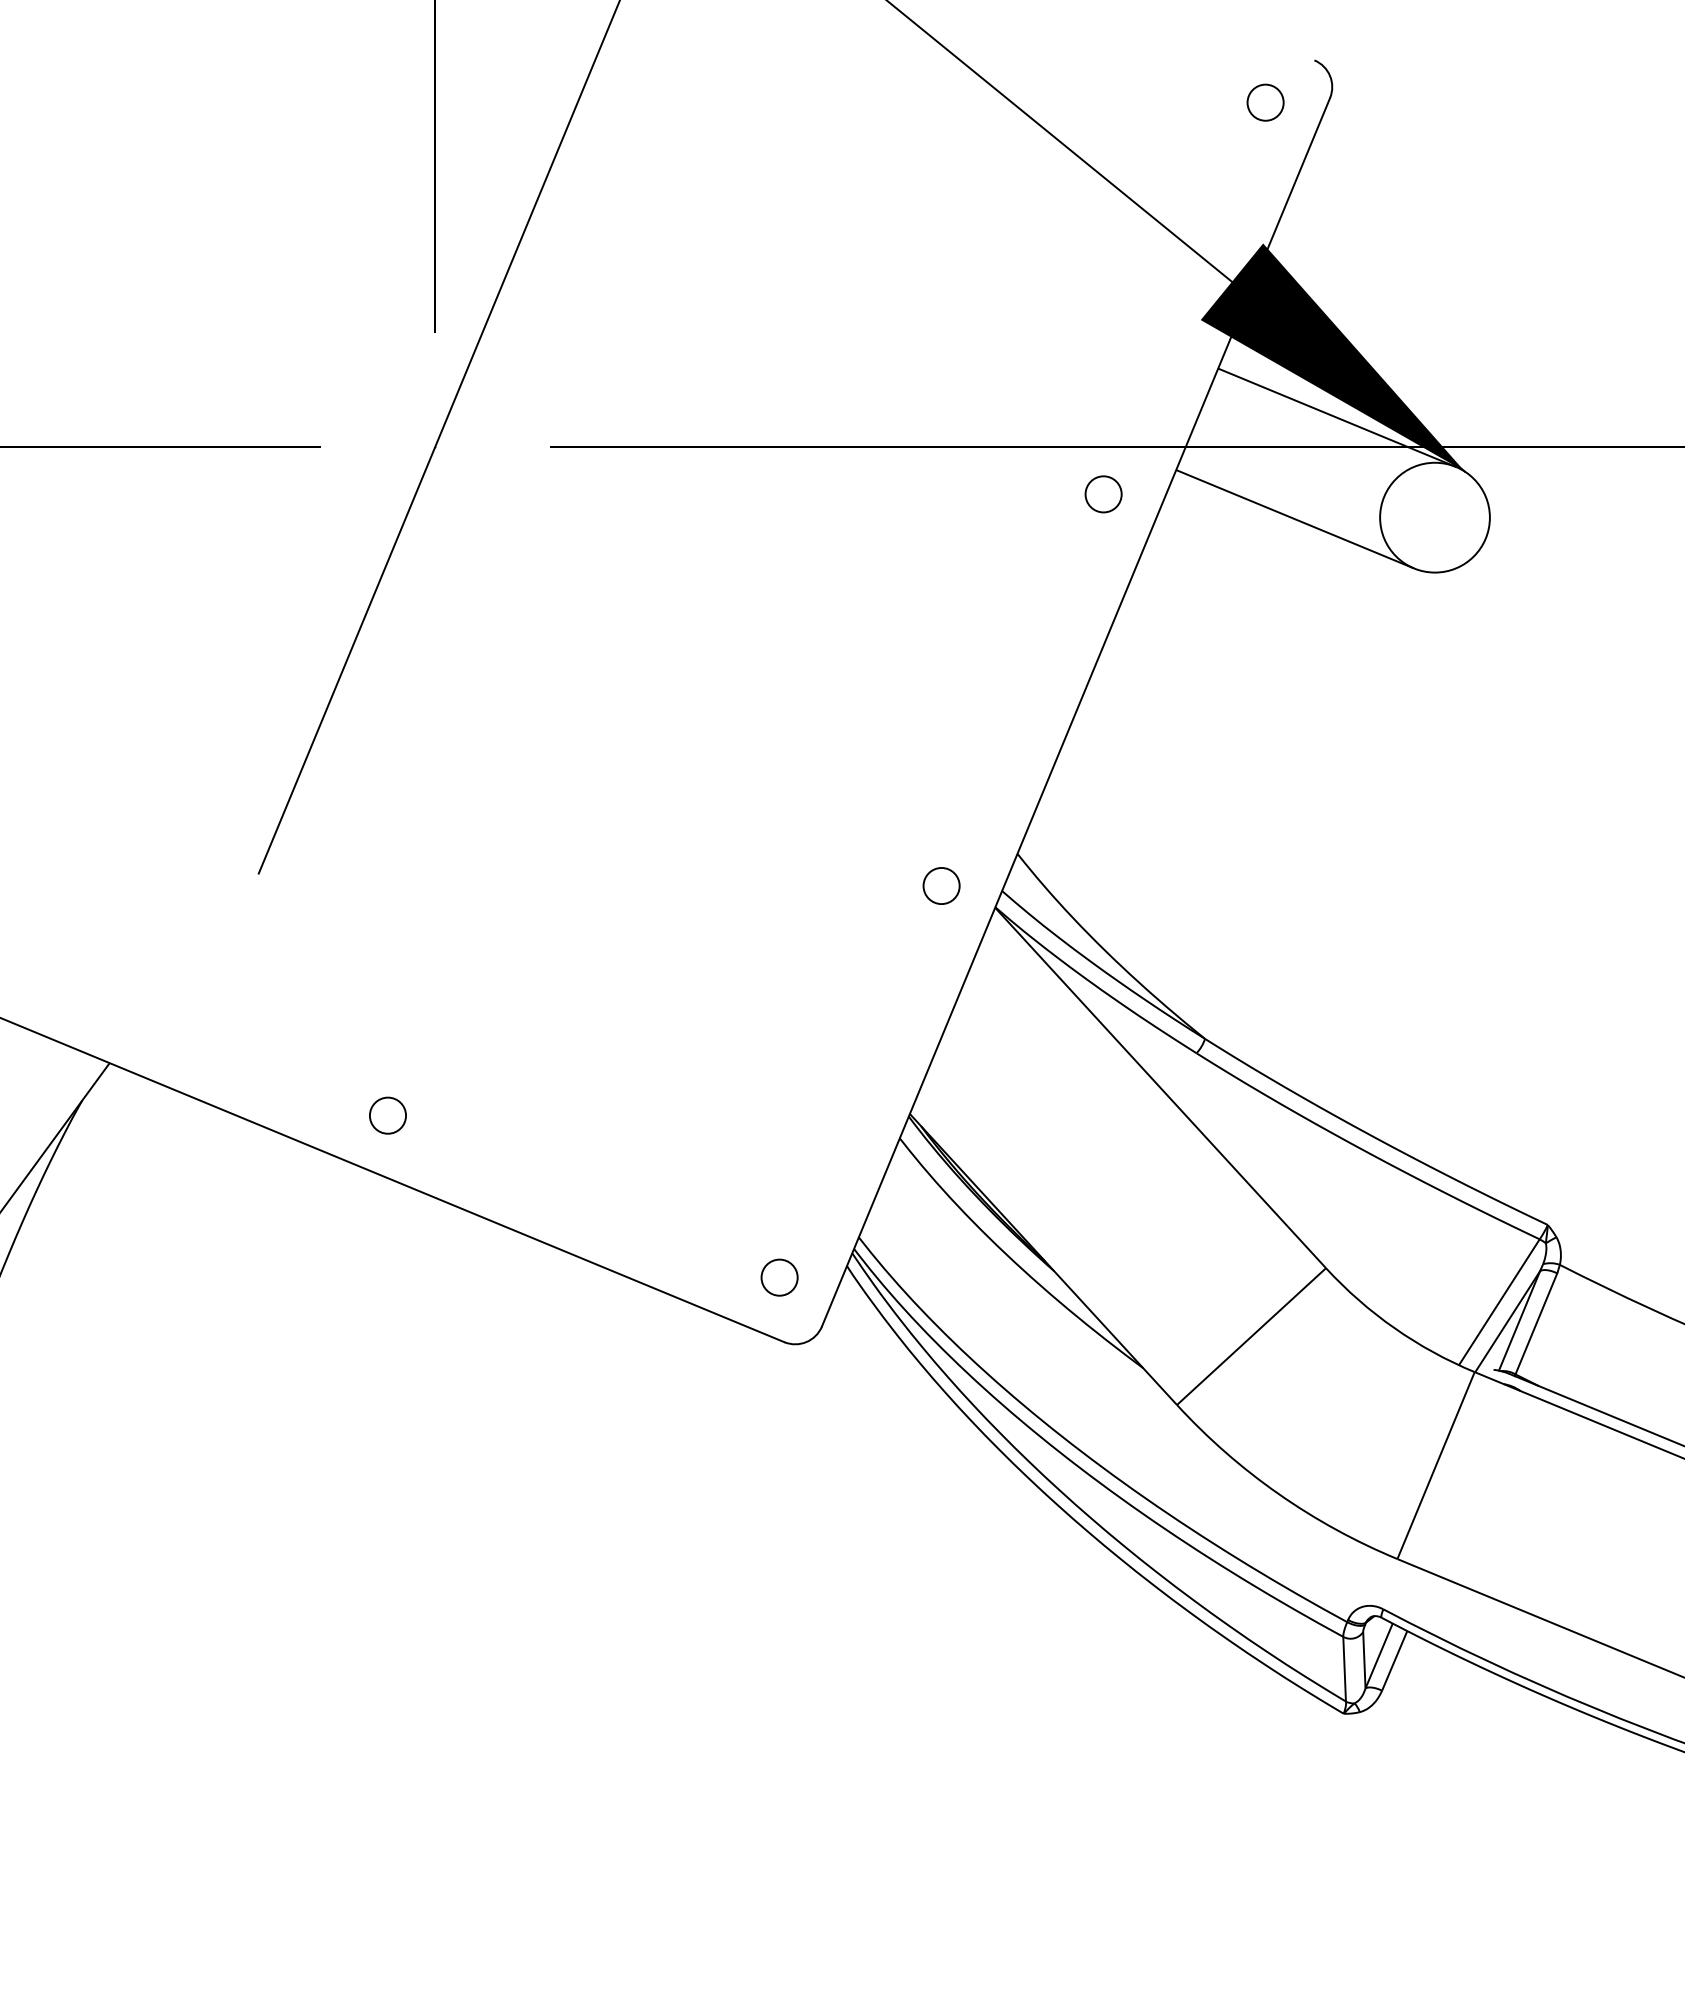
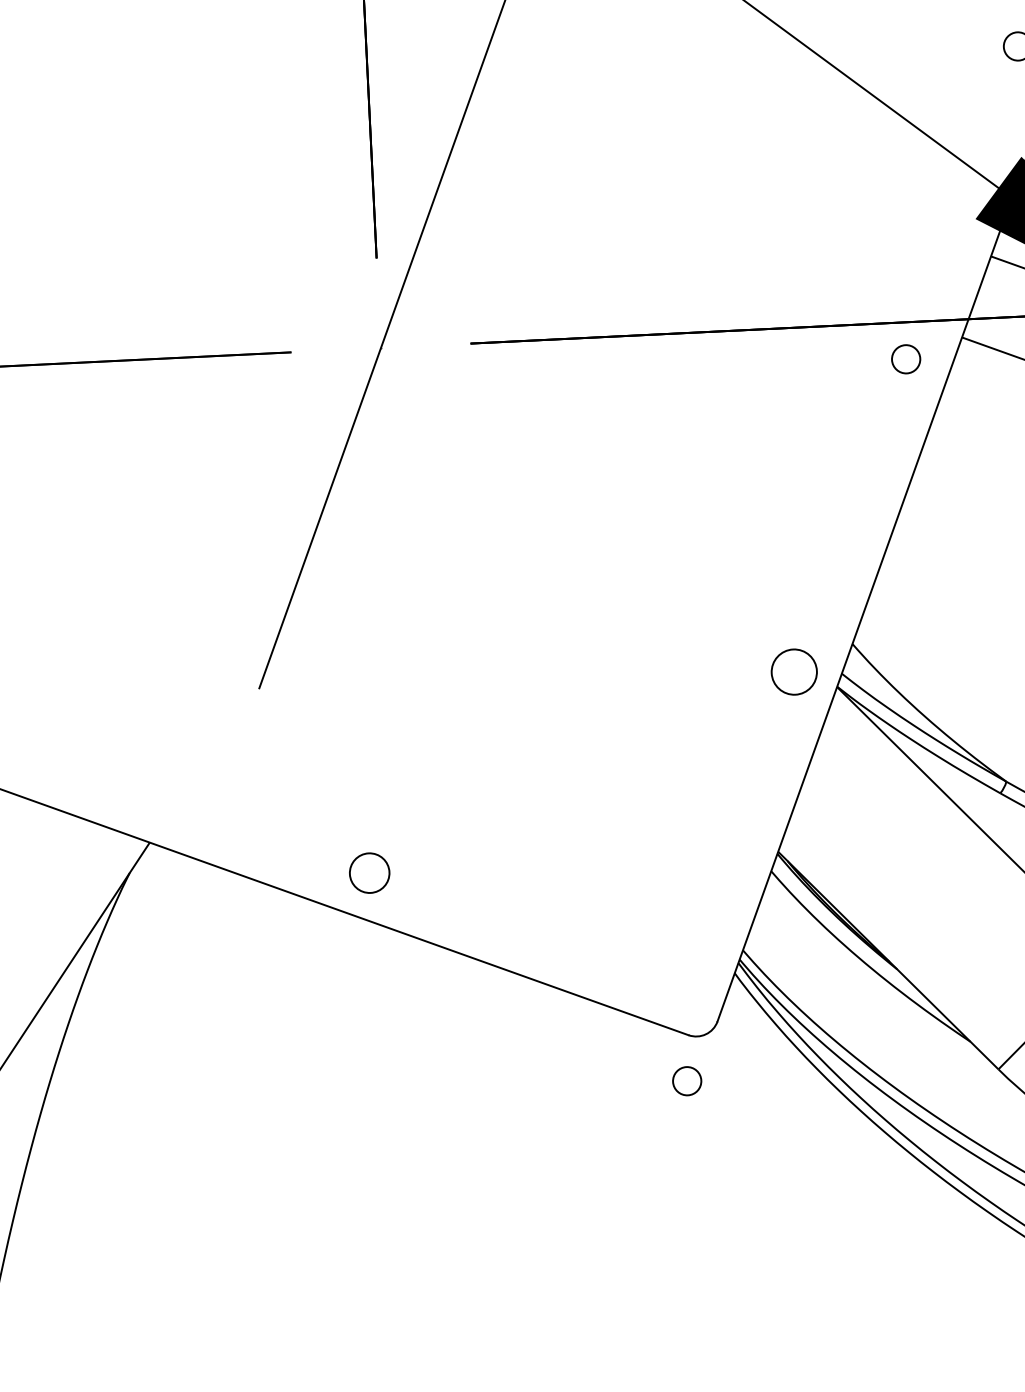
circle: (941, 885) -> (794, 671), size x1.6
circle: (387, 1115) -> (369, 872), size x1.4
circle: (779, 1277) -> (687, 1081), moved

